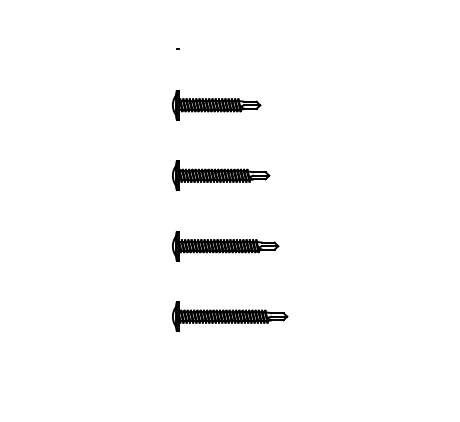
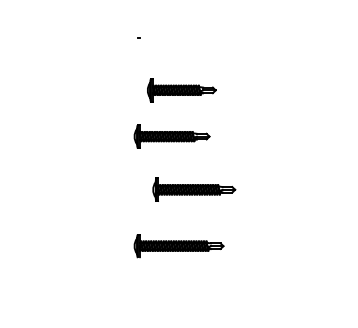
part: (216, 105) -> (181, 90), moved
part: (225, 246) -> (194, 190), moved

